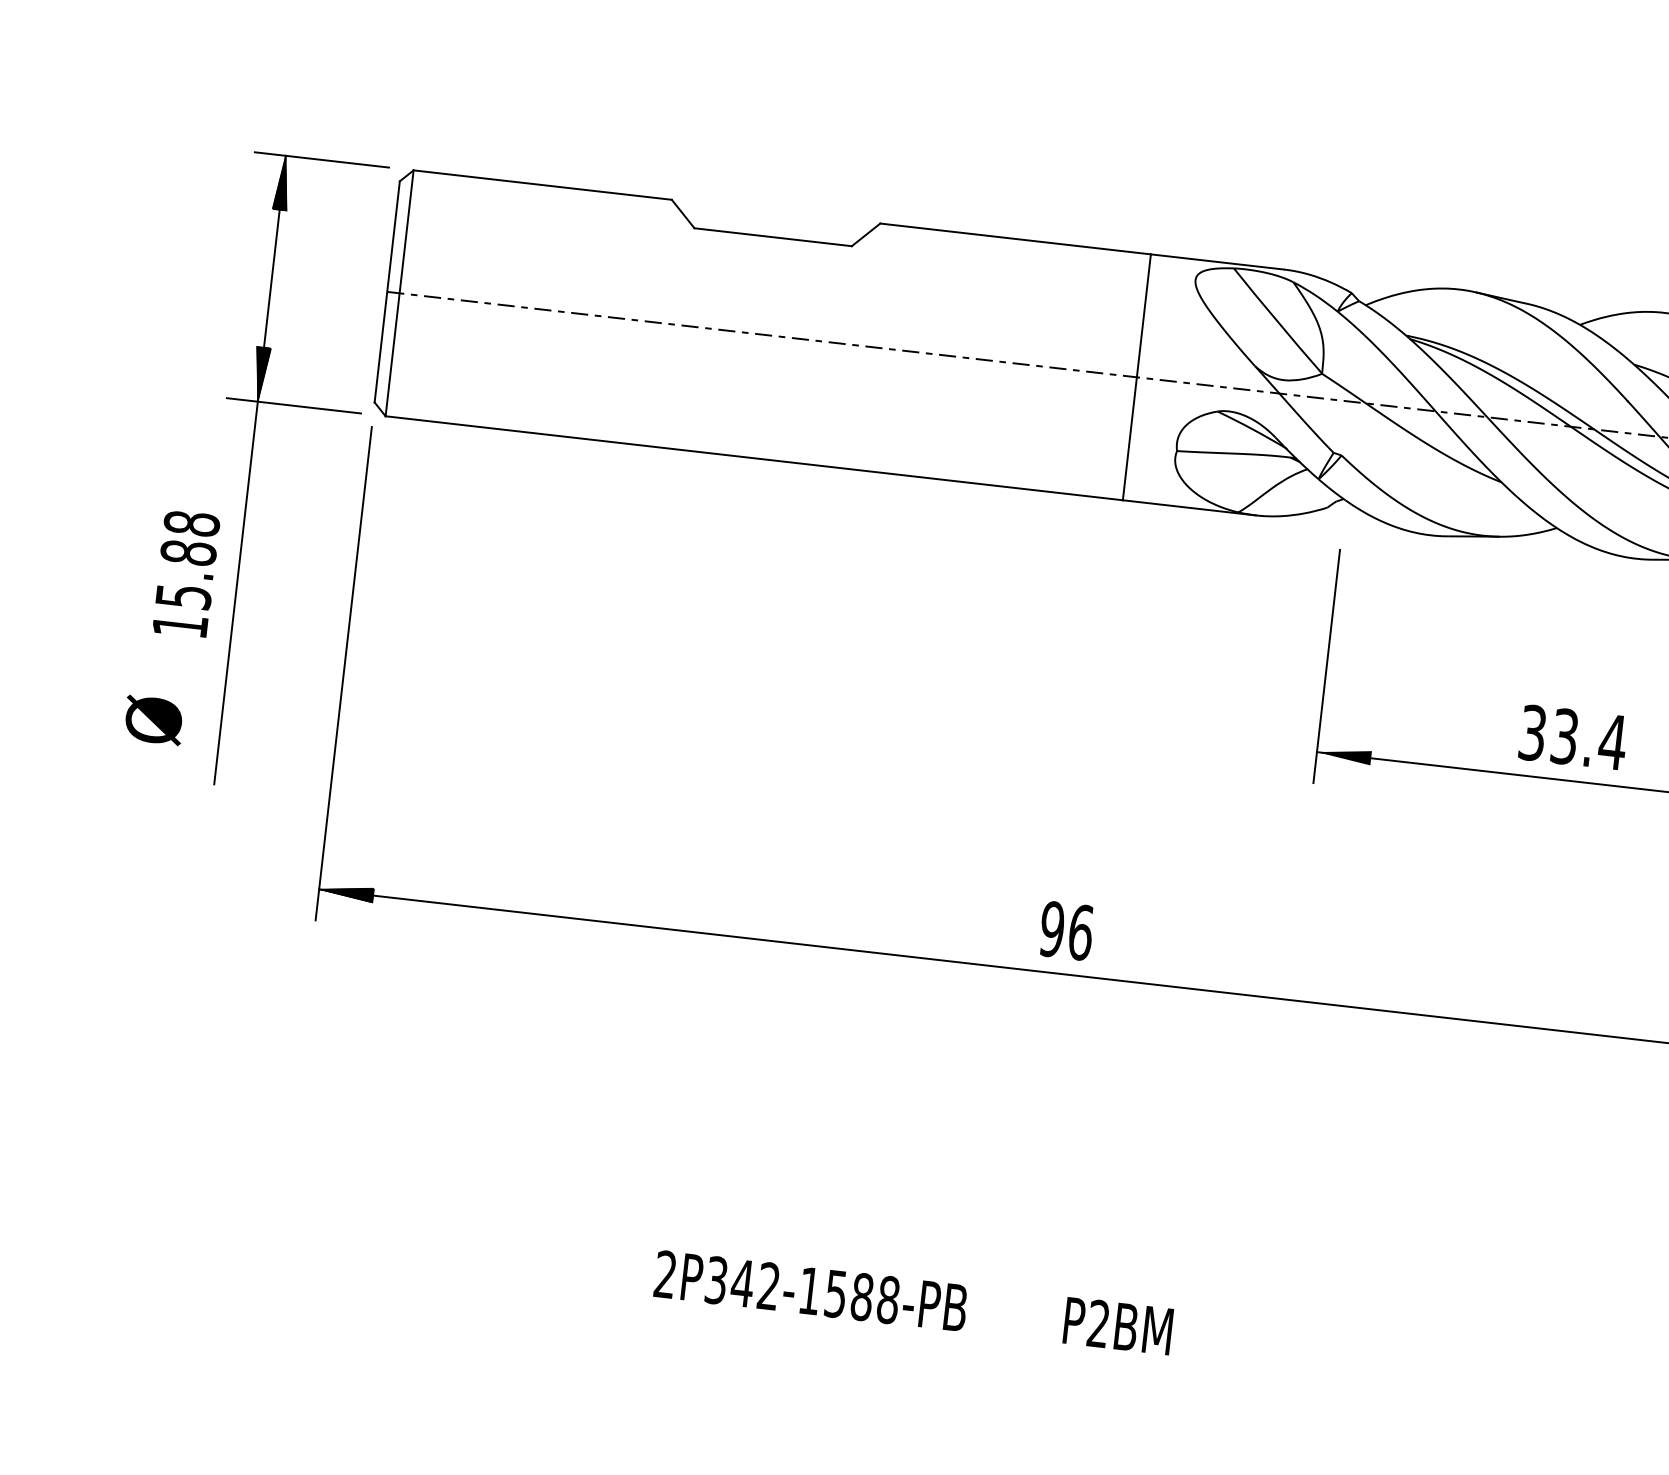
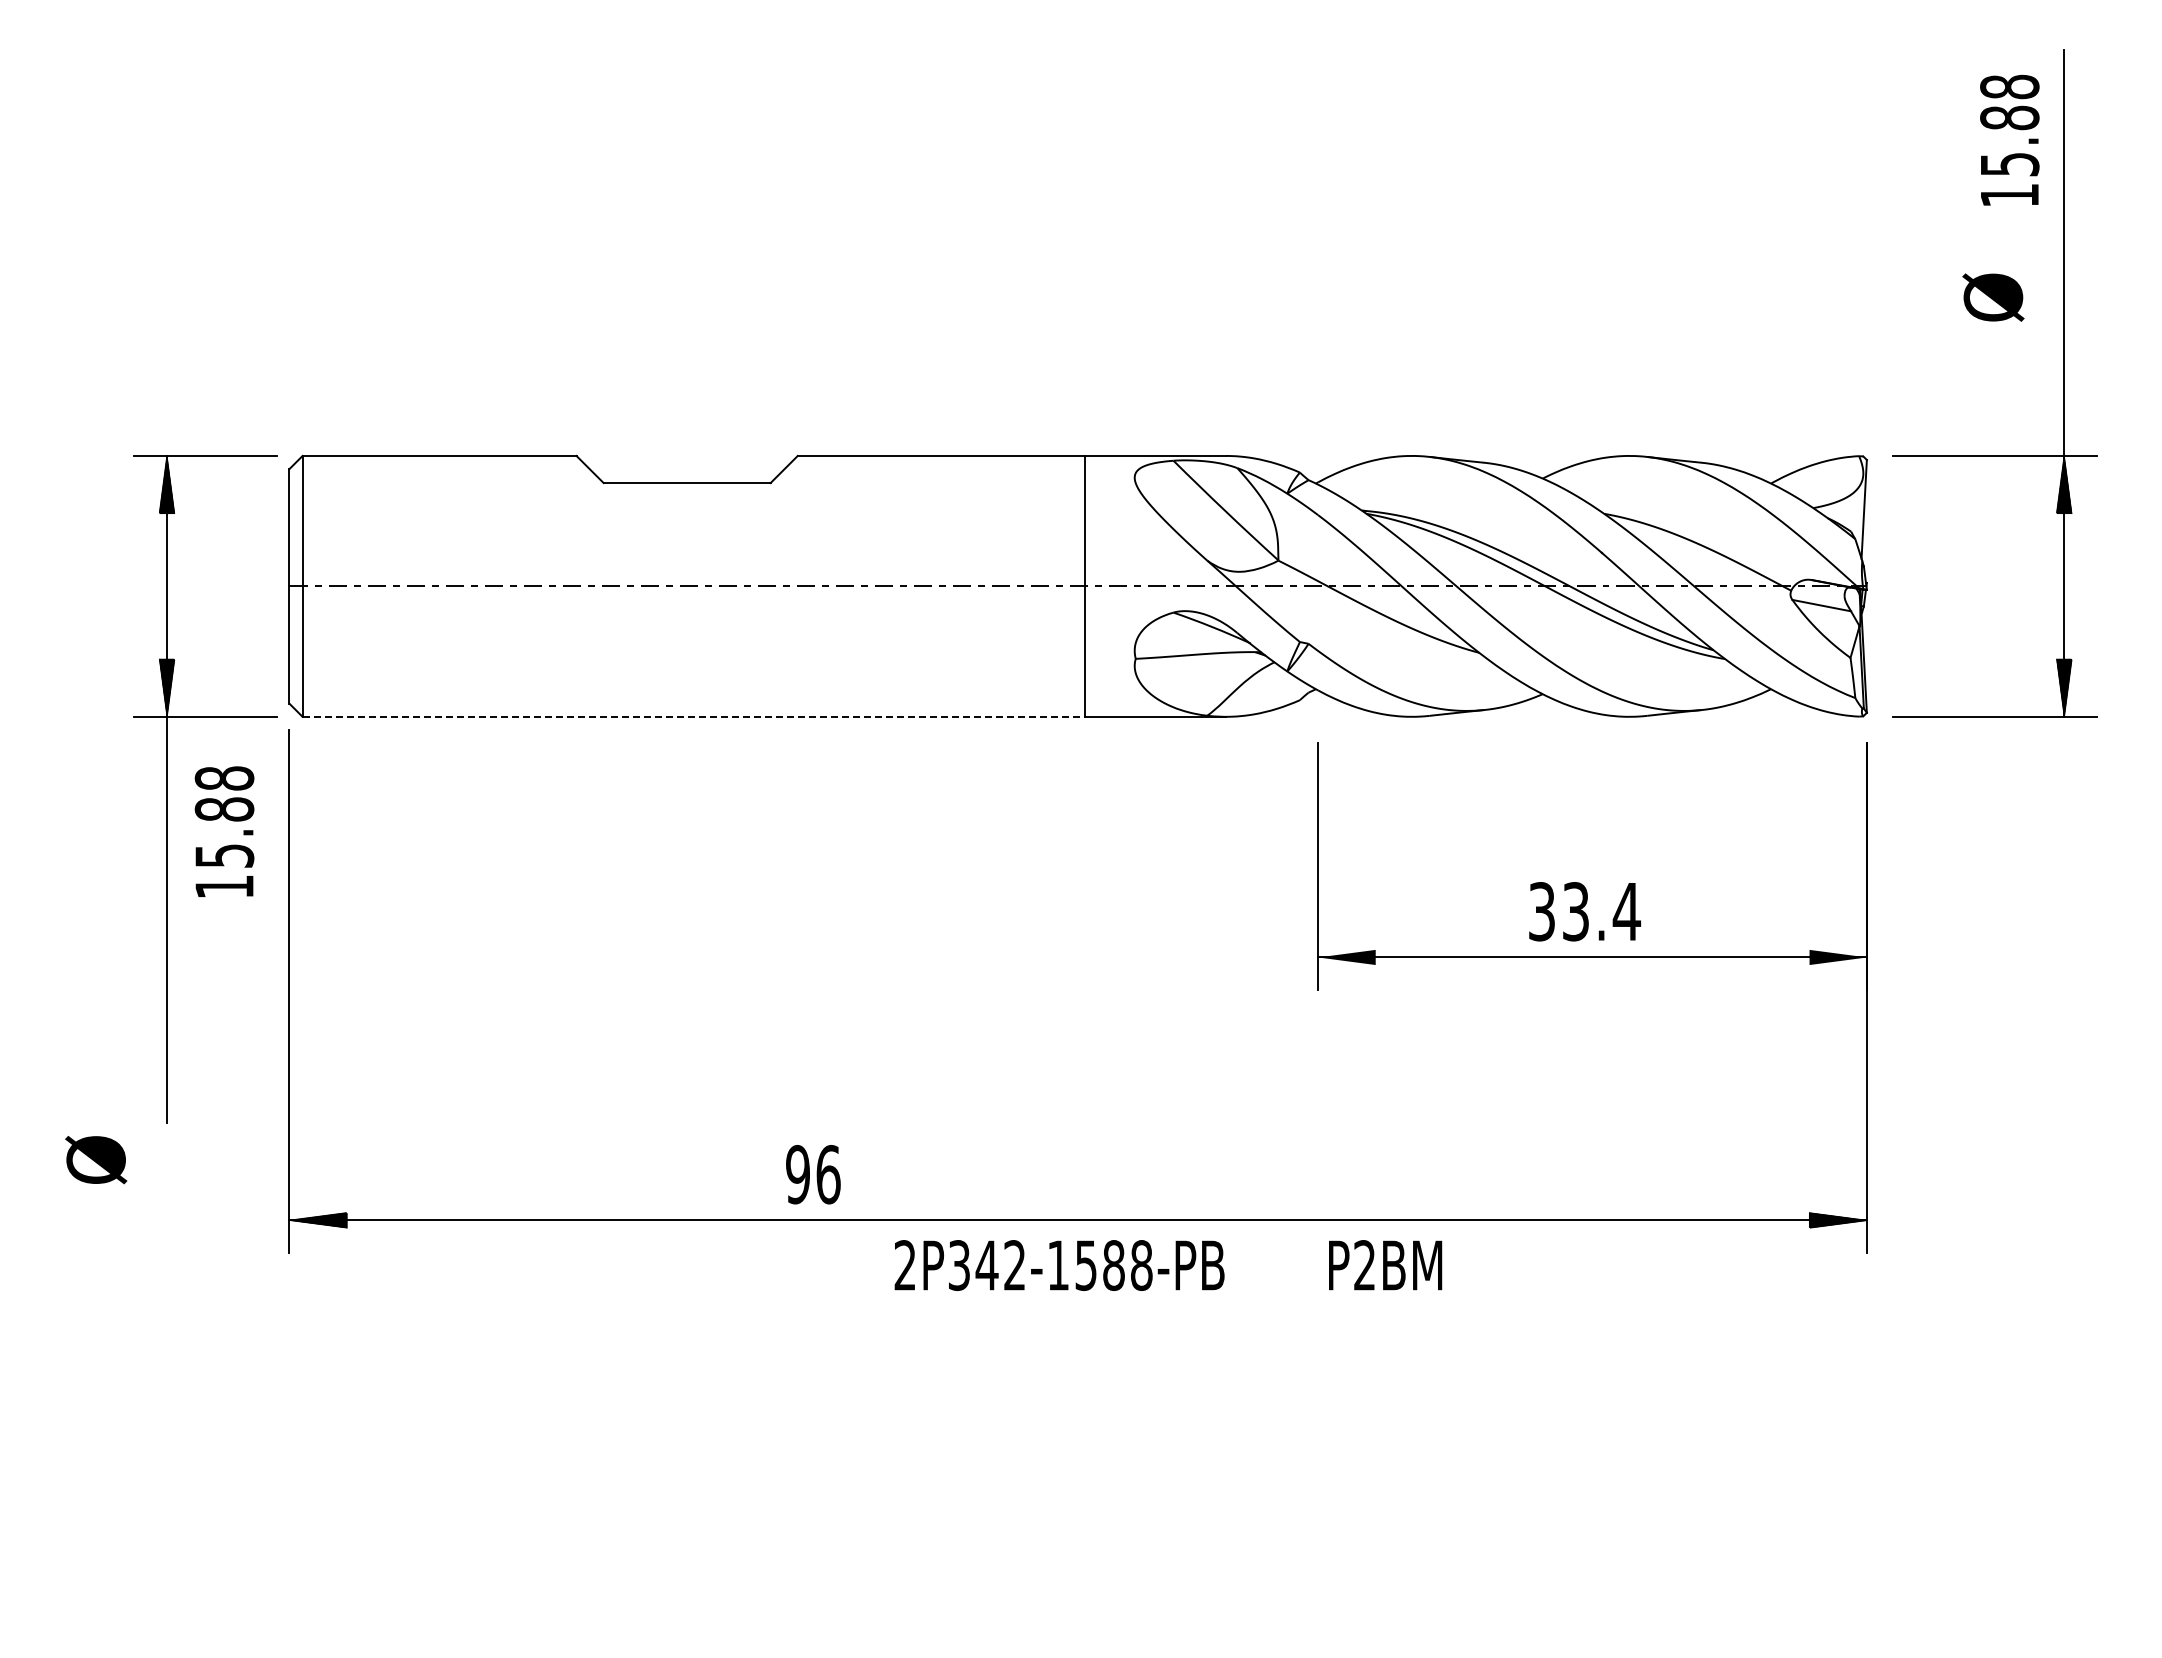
line: (755, 458) -> (694, 716), solid -> dashed
text: (186, 573) -> (224, 831), moved
text: (154, 720) -> (96, 1160), moved
text: (1066, 930) -> (813, 1174), moved
text: (913, 1302) -> (1168, 1265), moved

